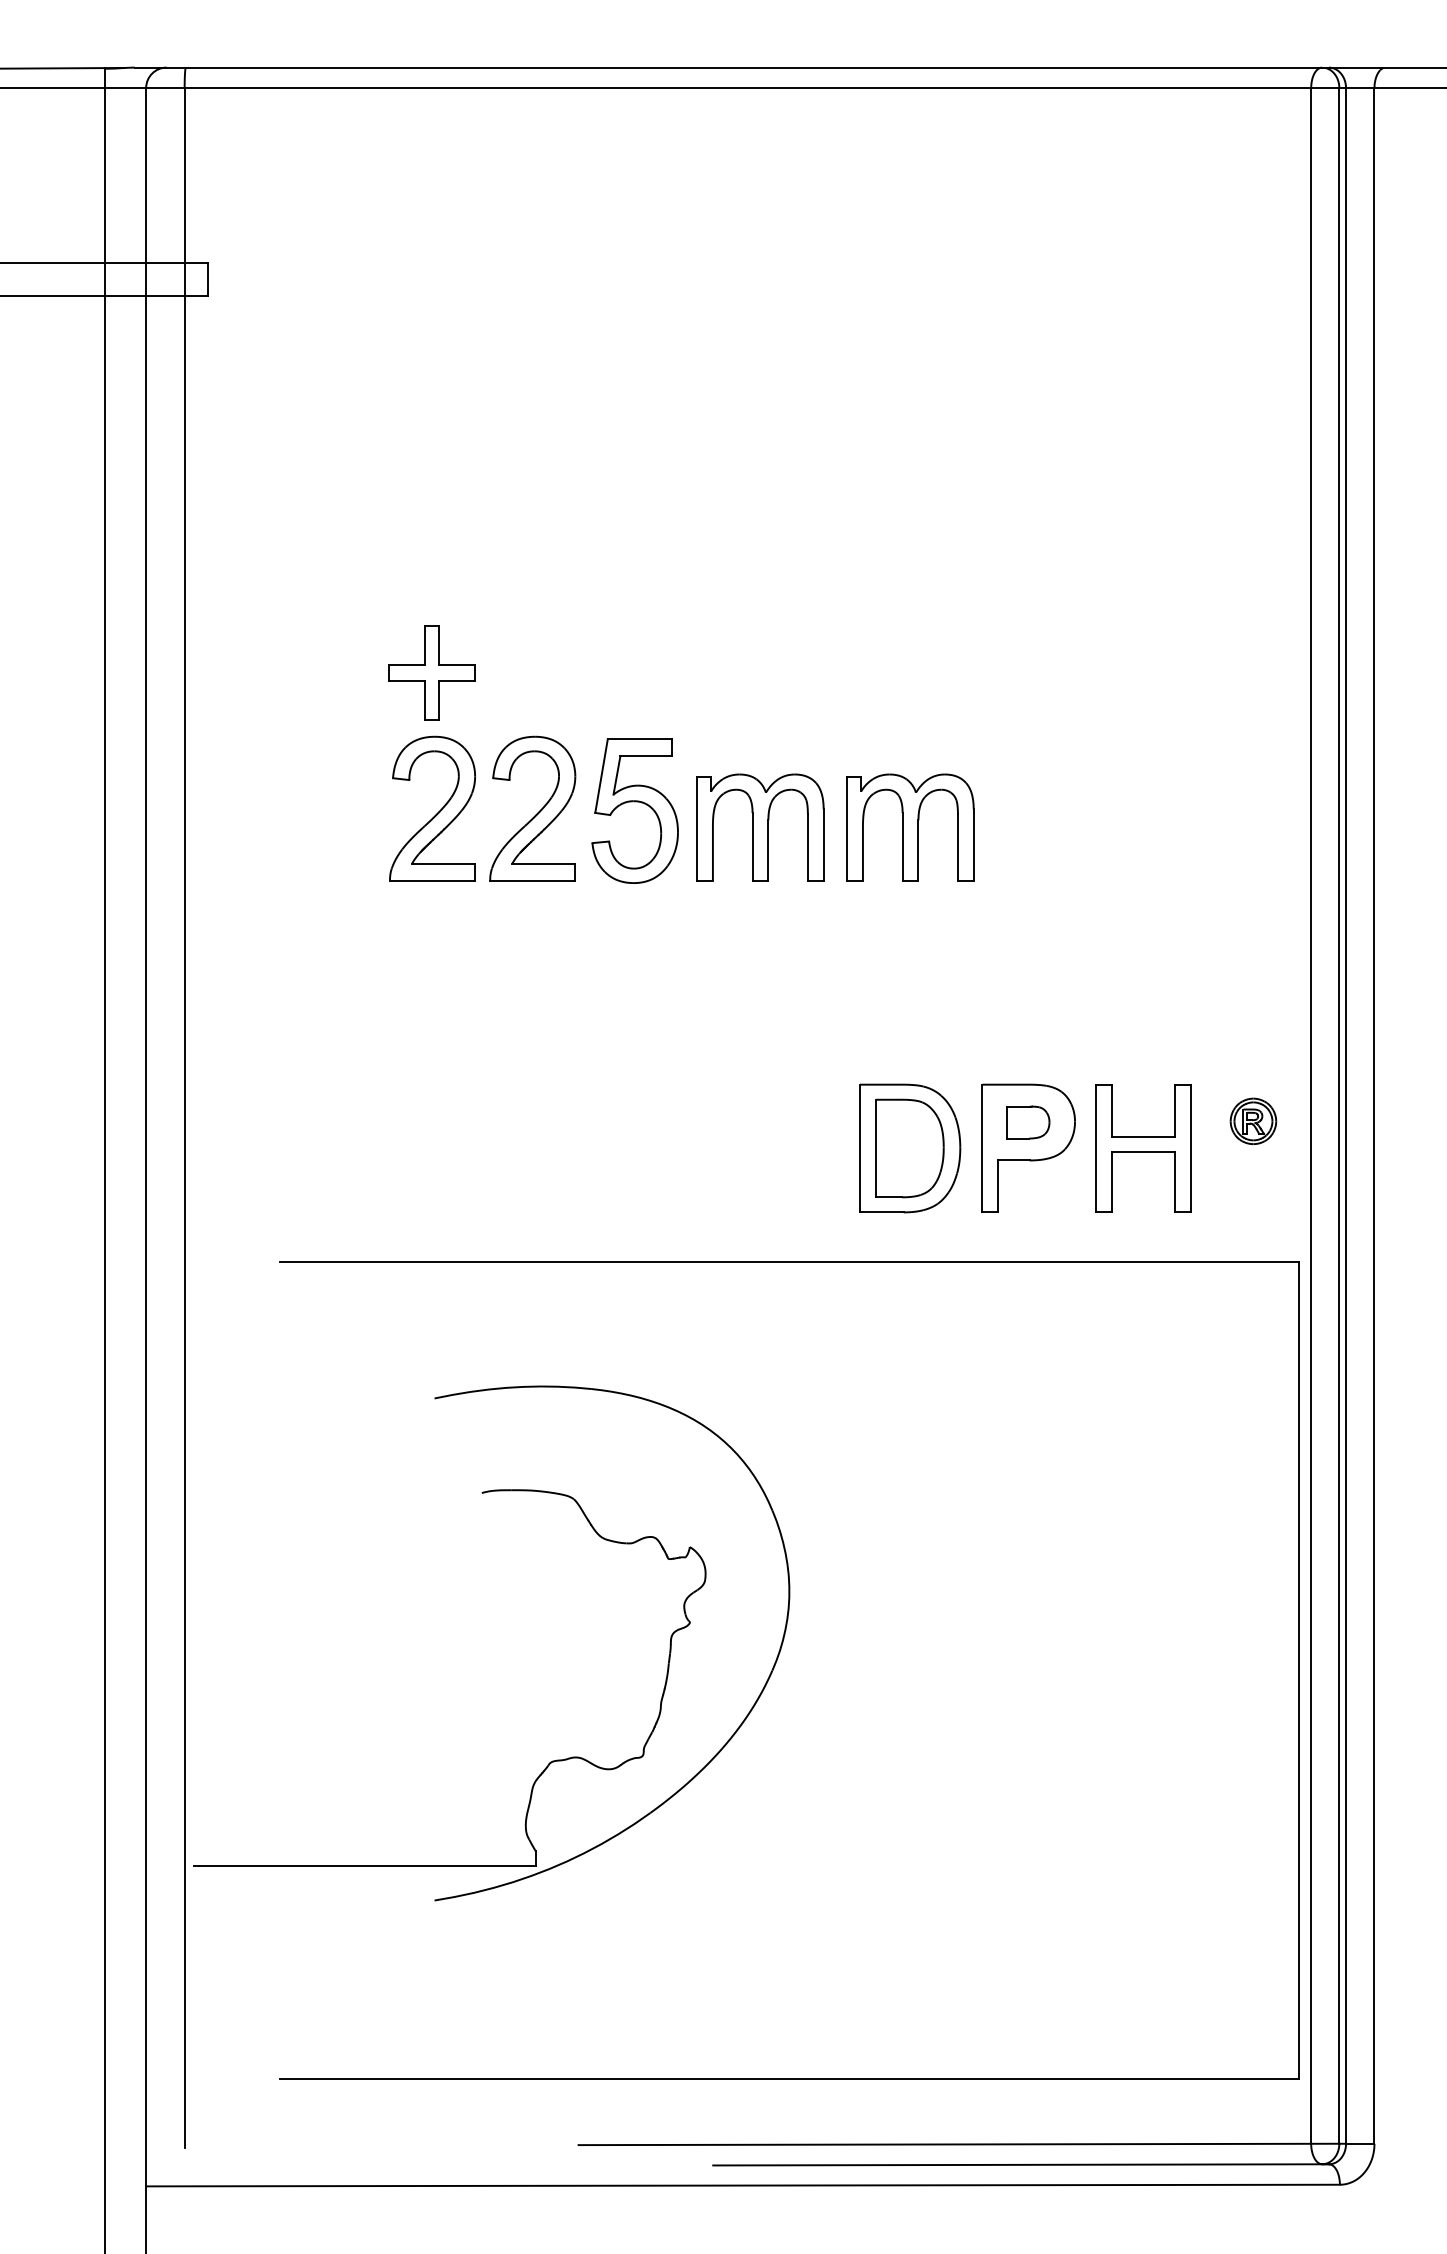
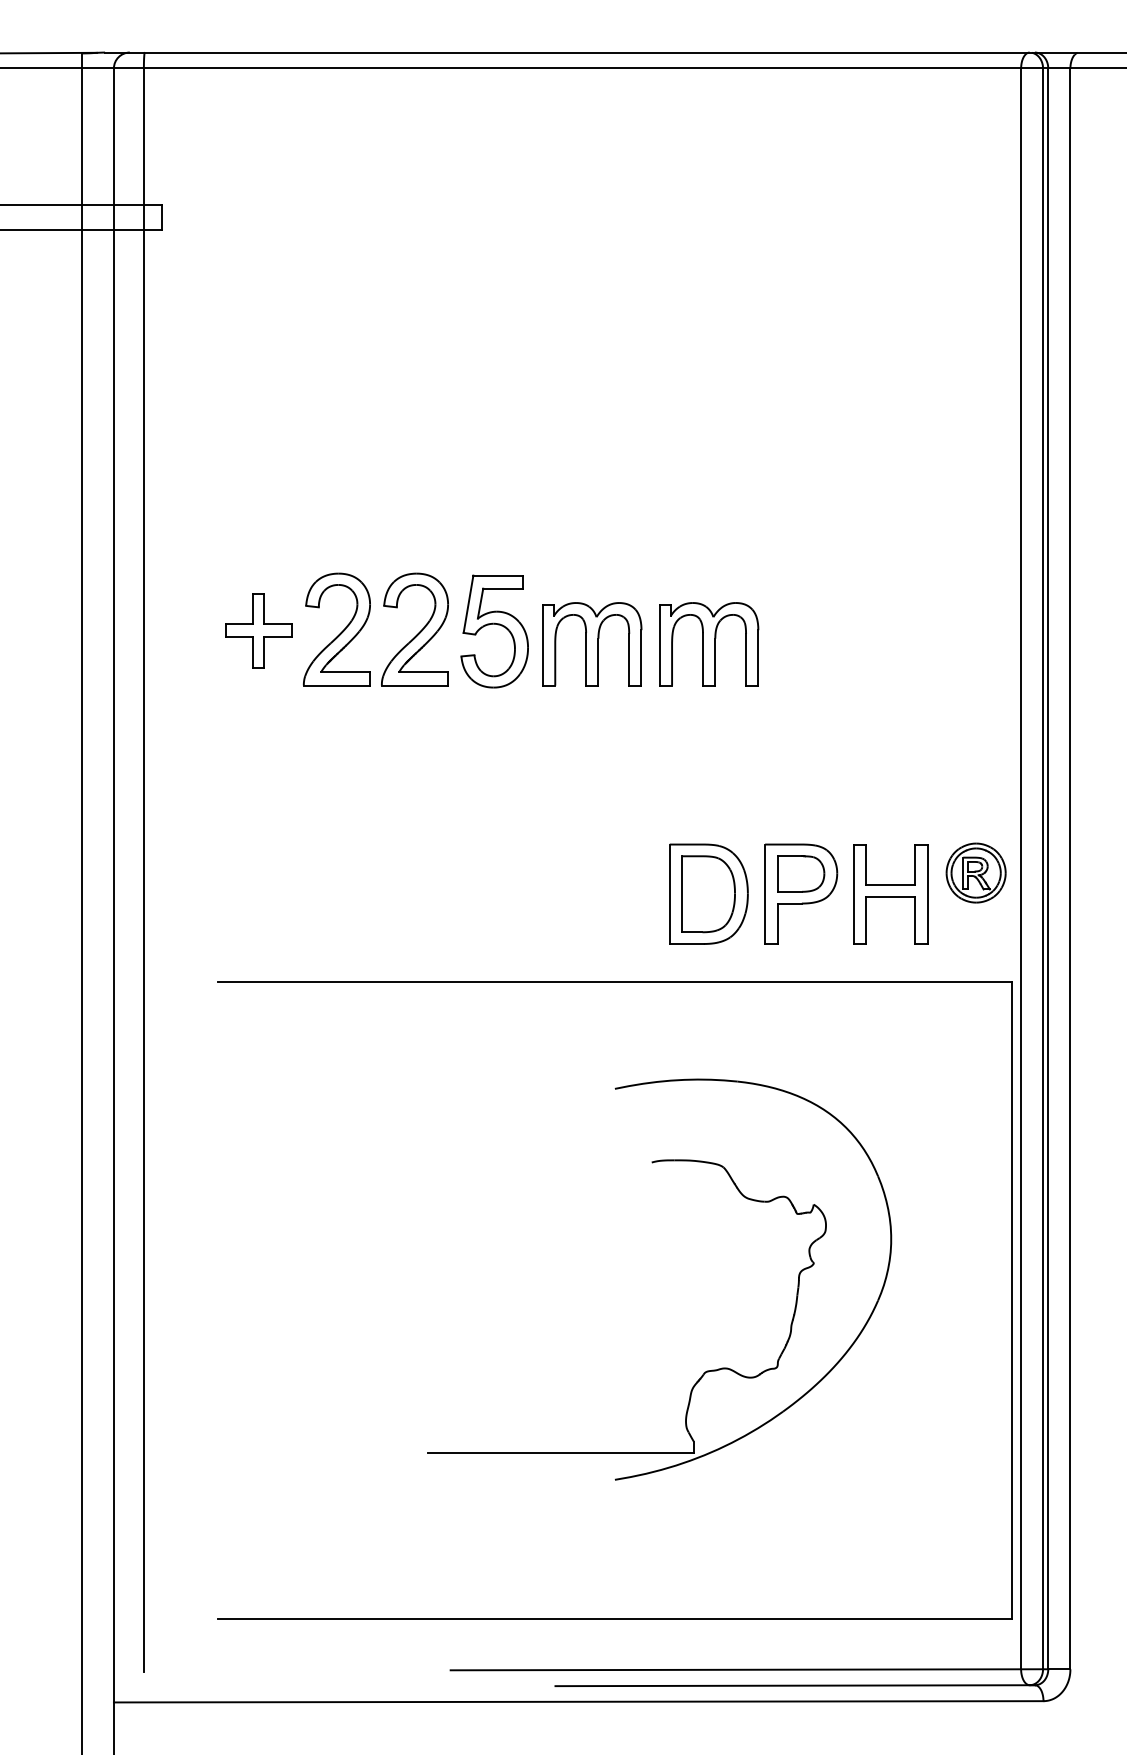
part: (431, 672) -> (258, 630), moved
part: (1253, 1121) -> (976, 873), size x1.67
part: (1028, 1122) -> (801, 873), size x1.43
part: (550, 1761) -> (705, 1371), moved

